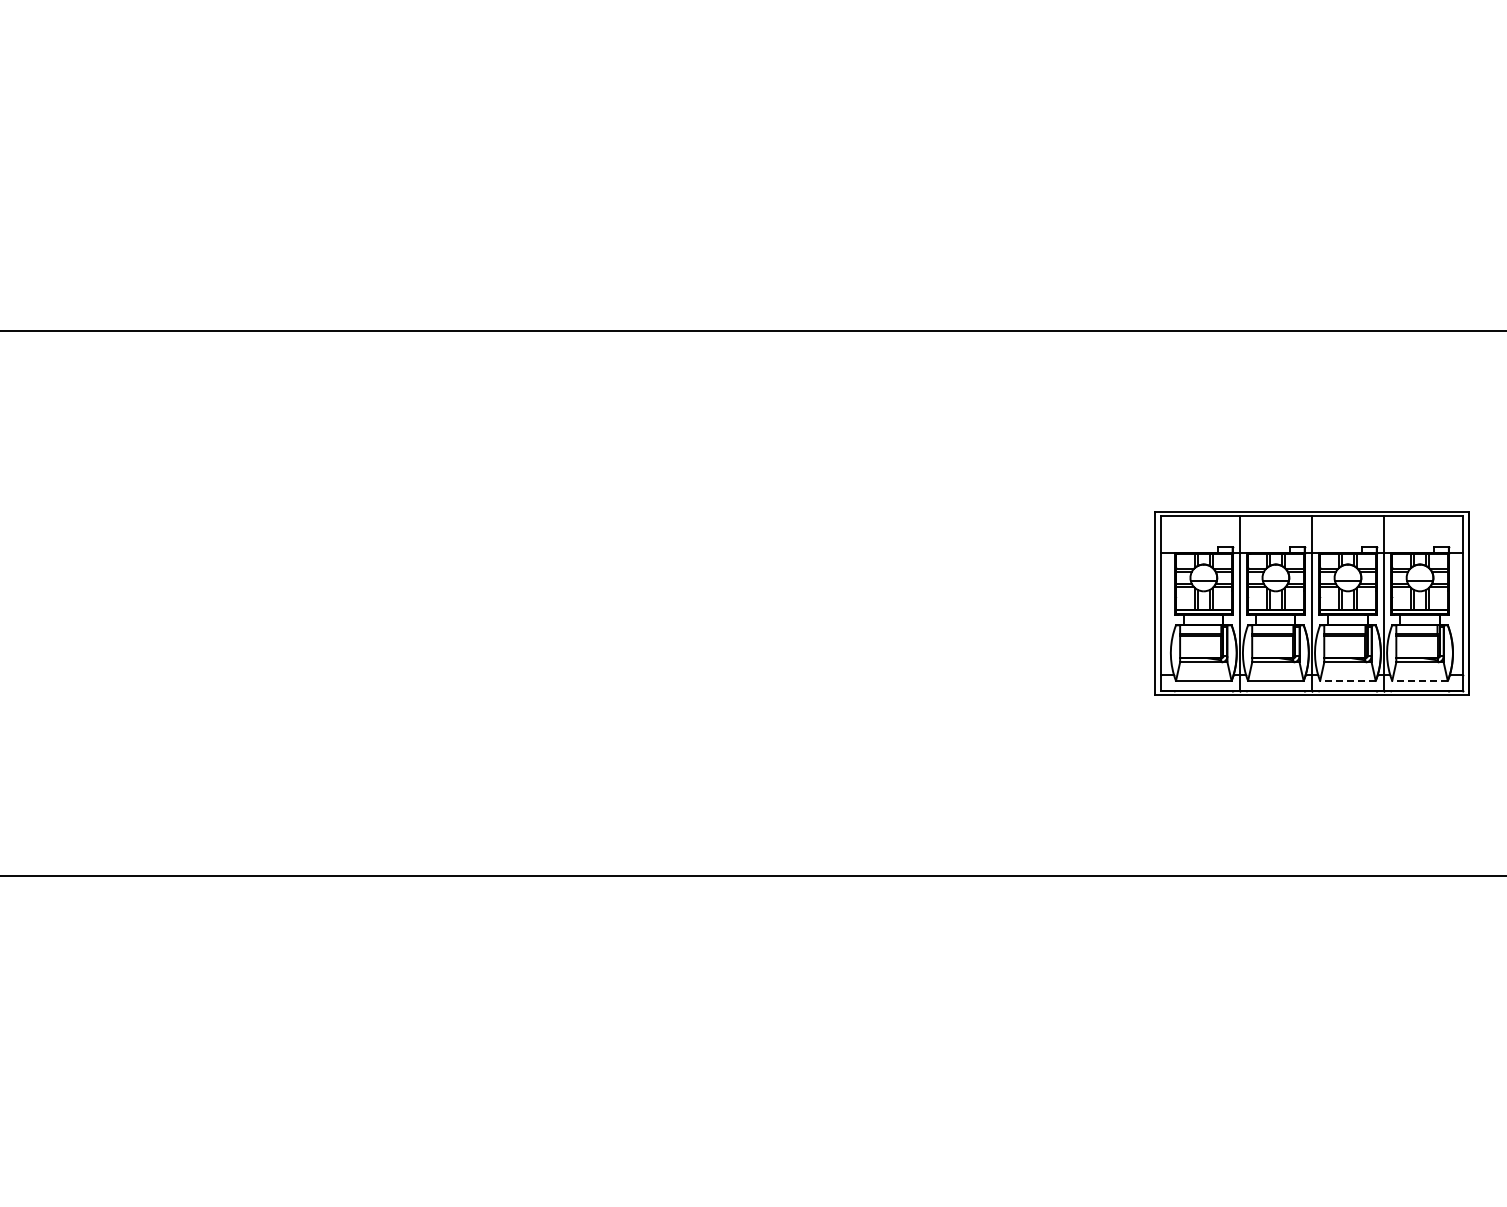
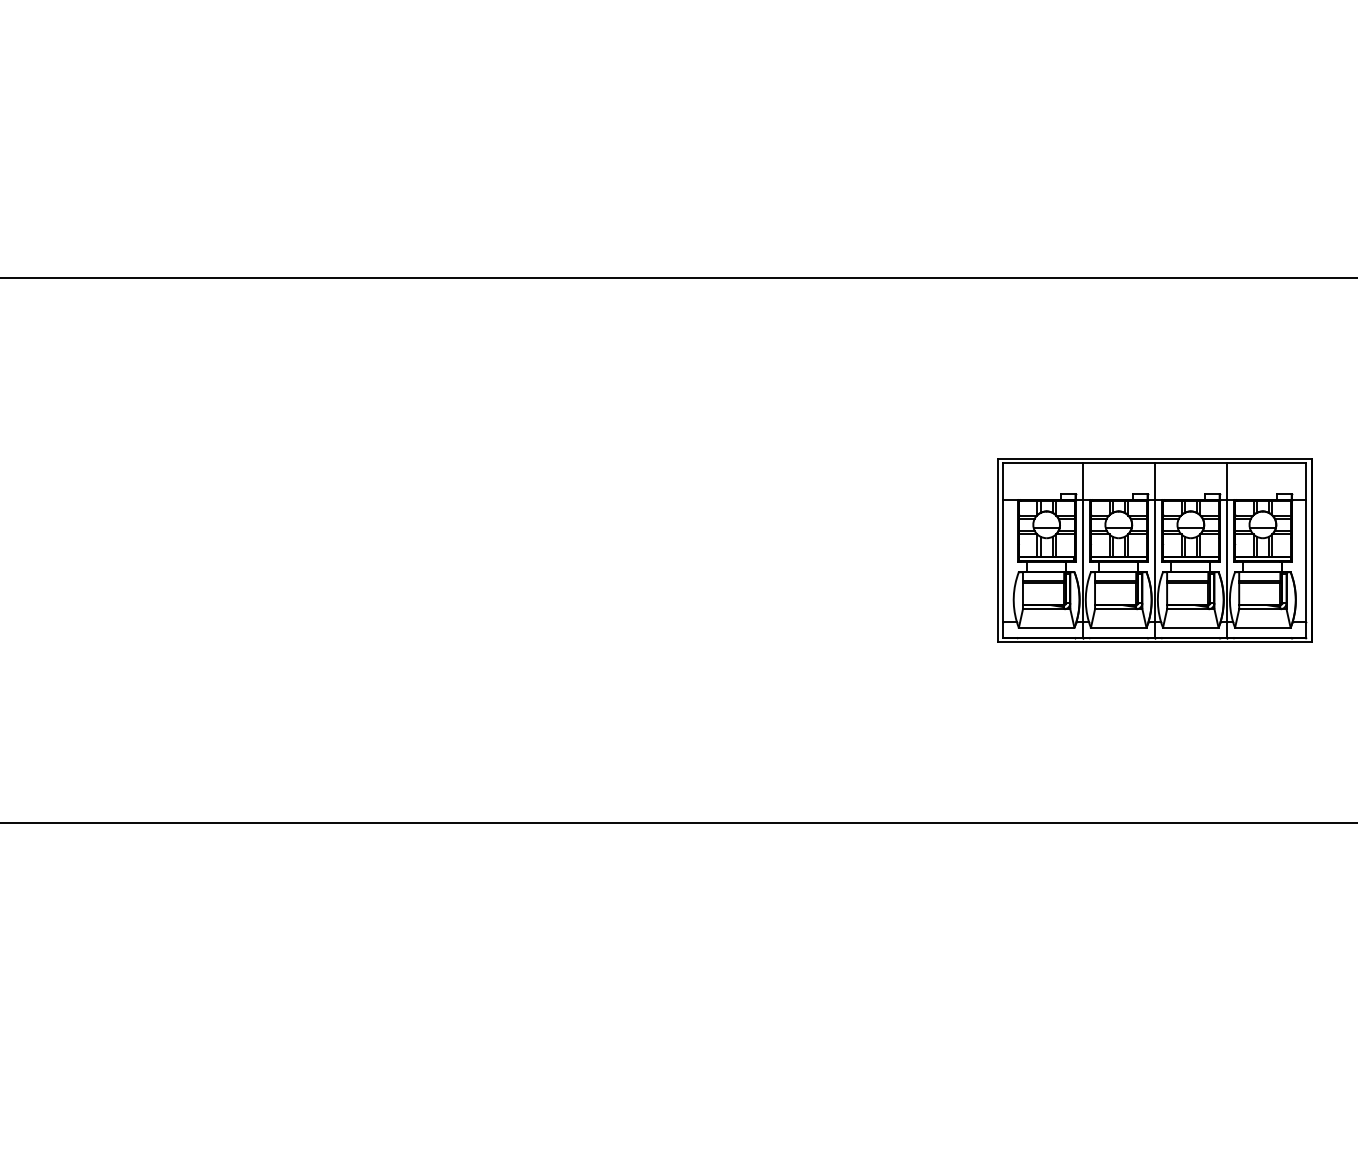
line: (1347, 680) -> (1190, 627), dashed -> solid
line: (1420, 680) -> (1263, 627), dashed -> solid

